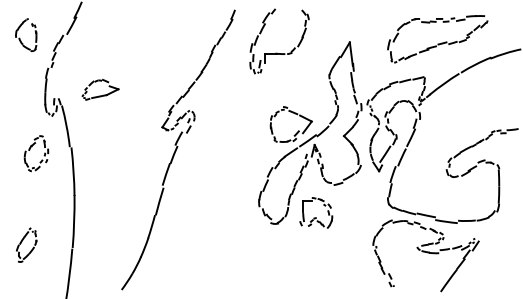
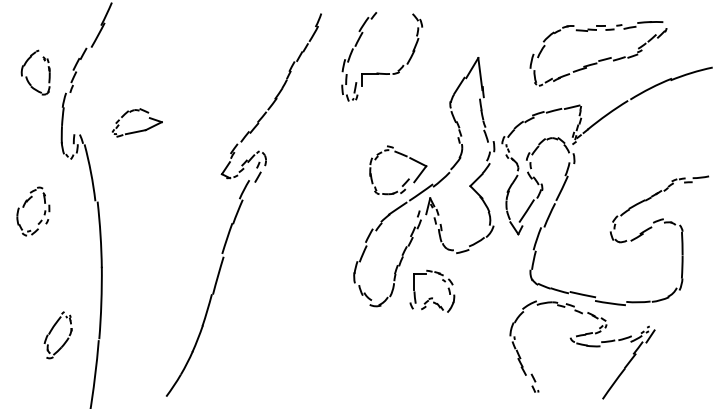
part: (20, 38) -> (27, 77), moved
part: (30, 149) -> (25, 205), moved
part: (26, 244) -> (58, 334), moved

